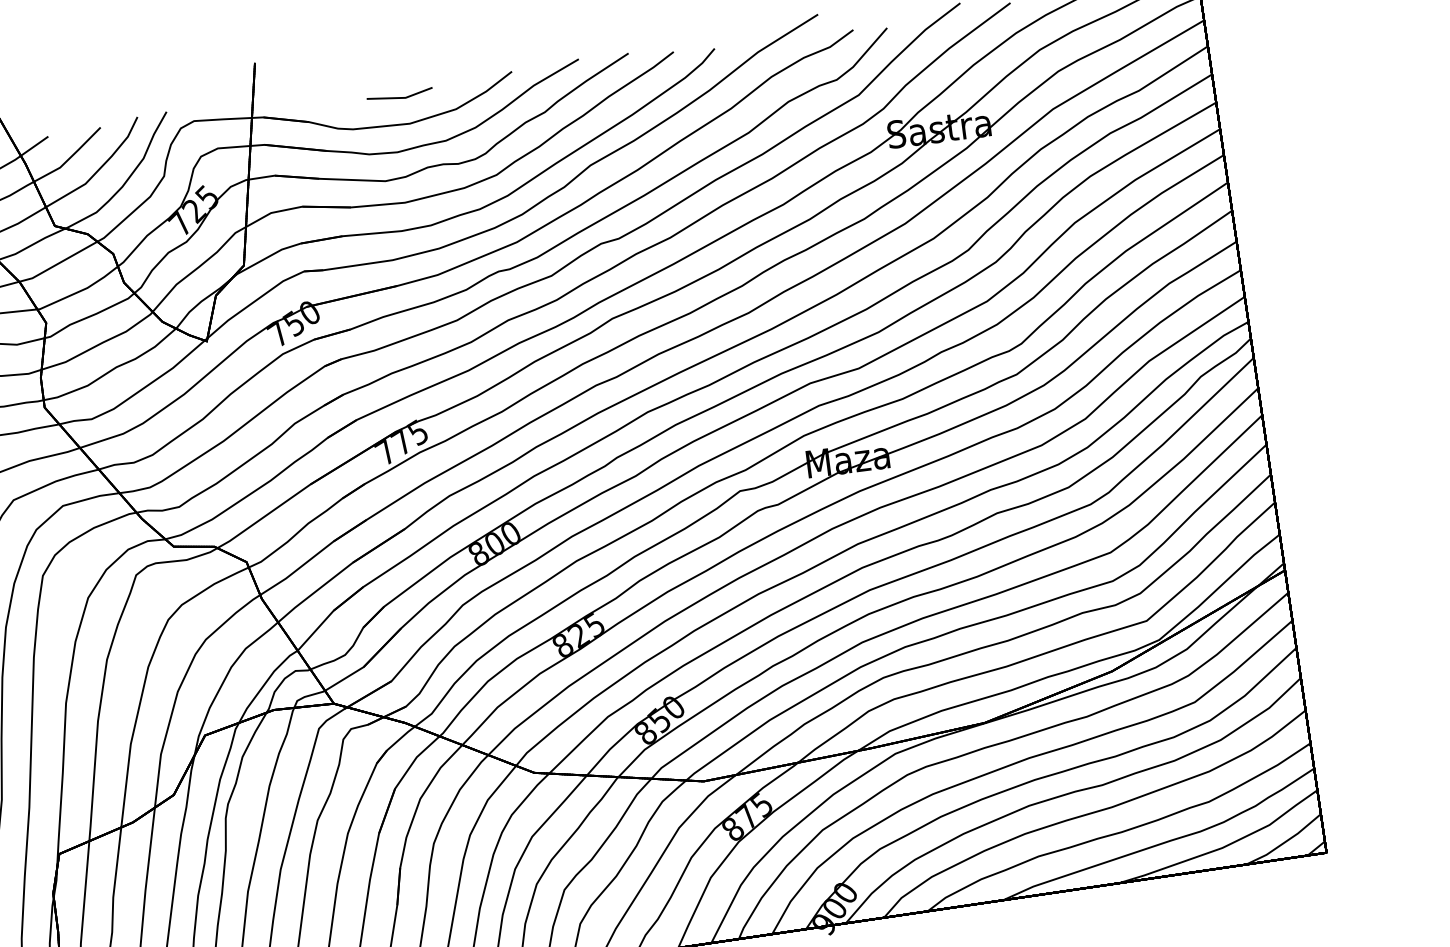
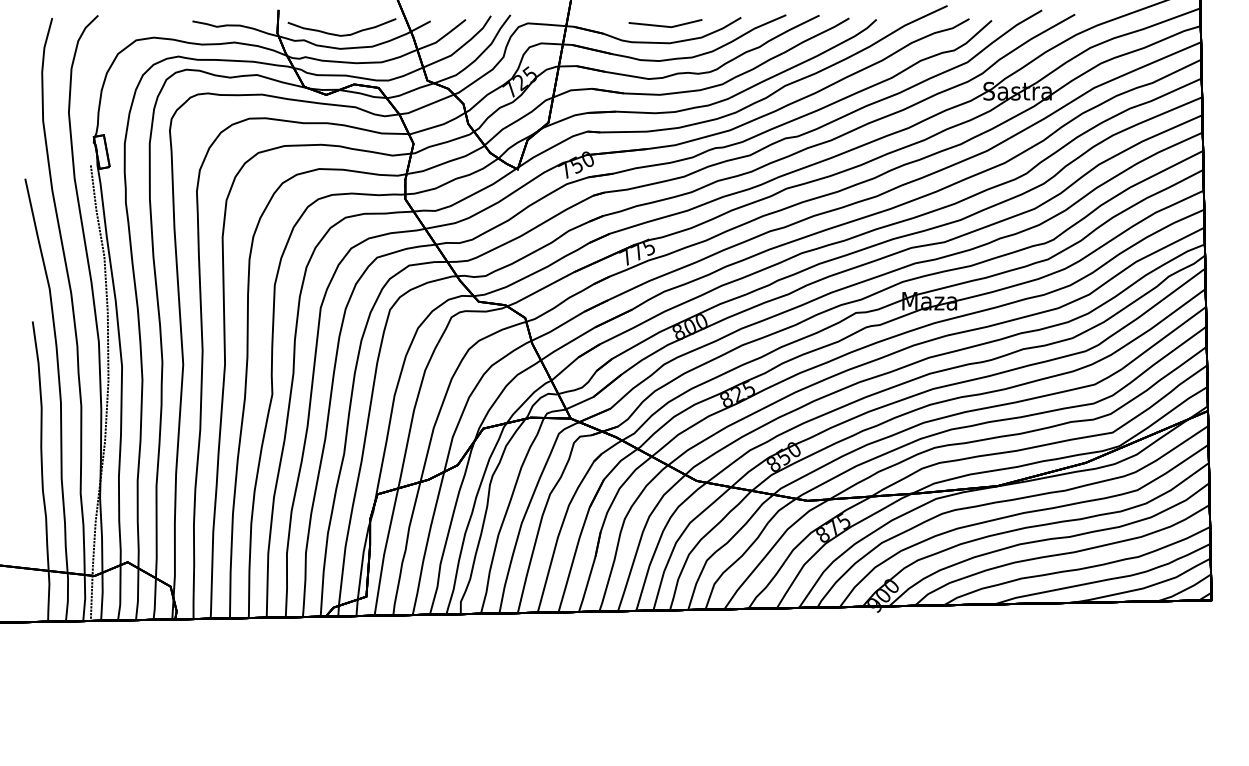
part: (399, 94) -> (665, 23), size x1.67

